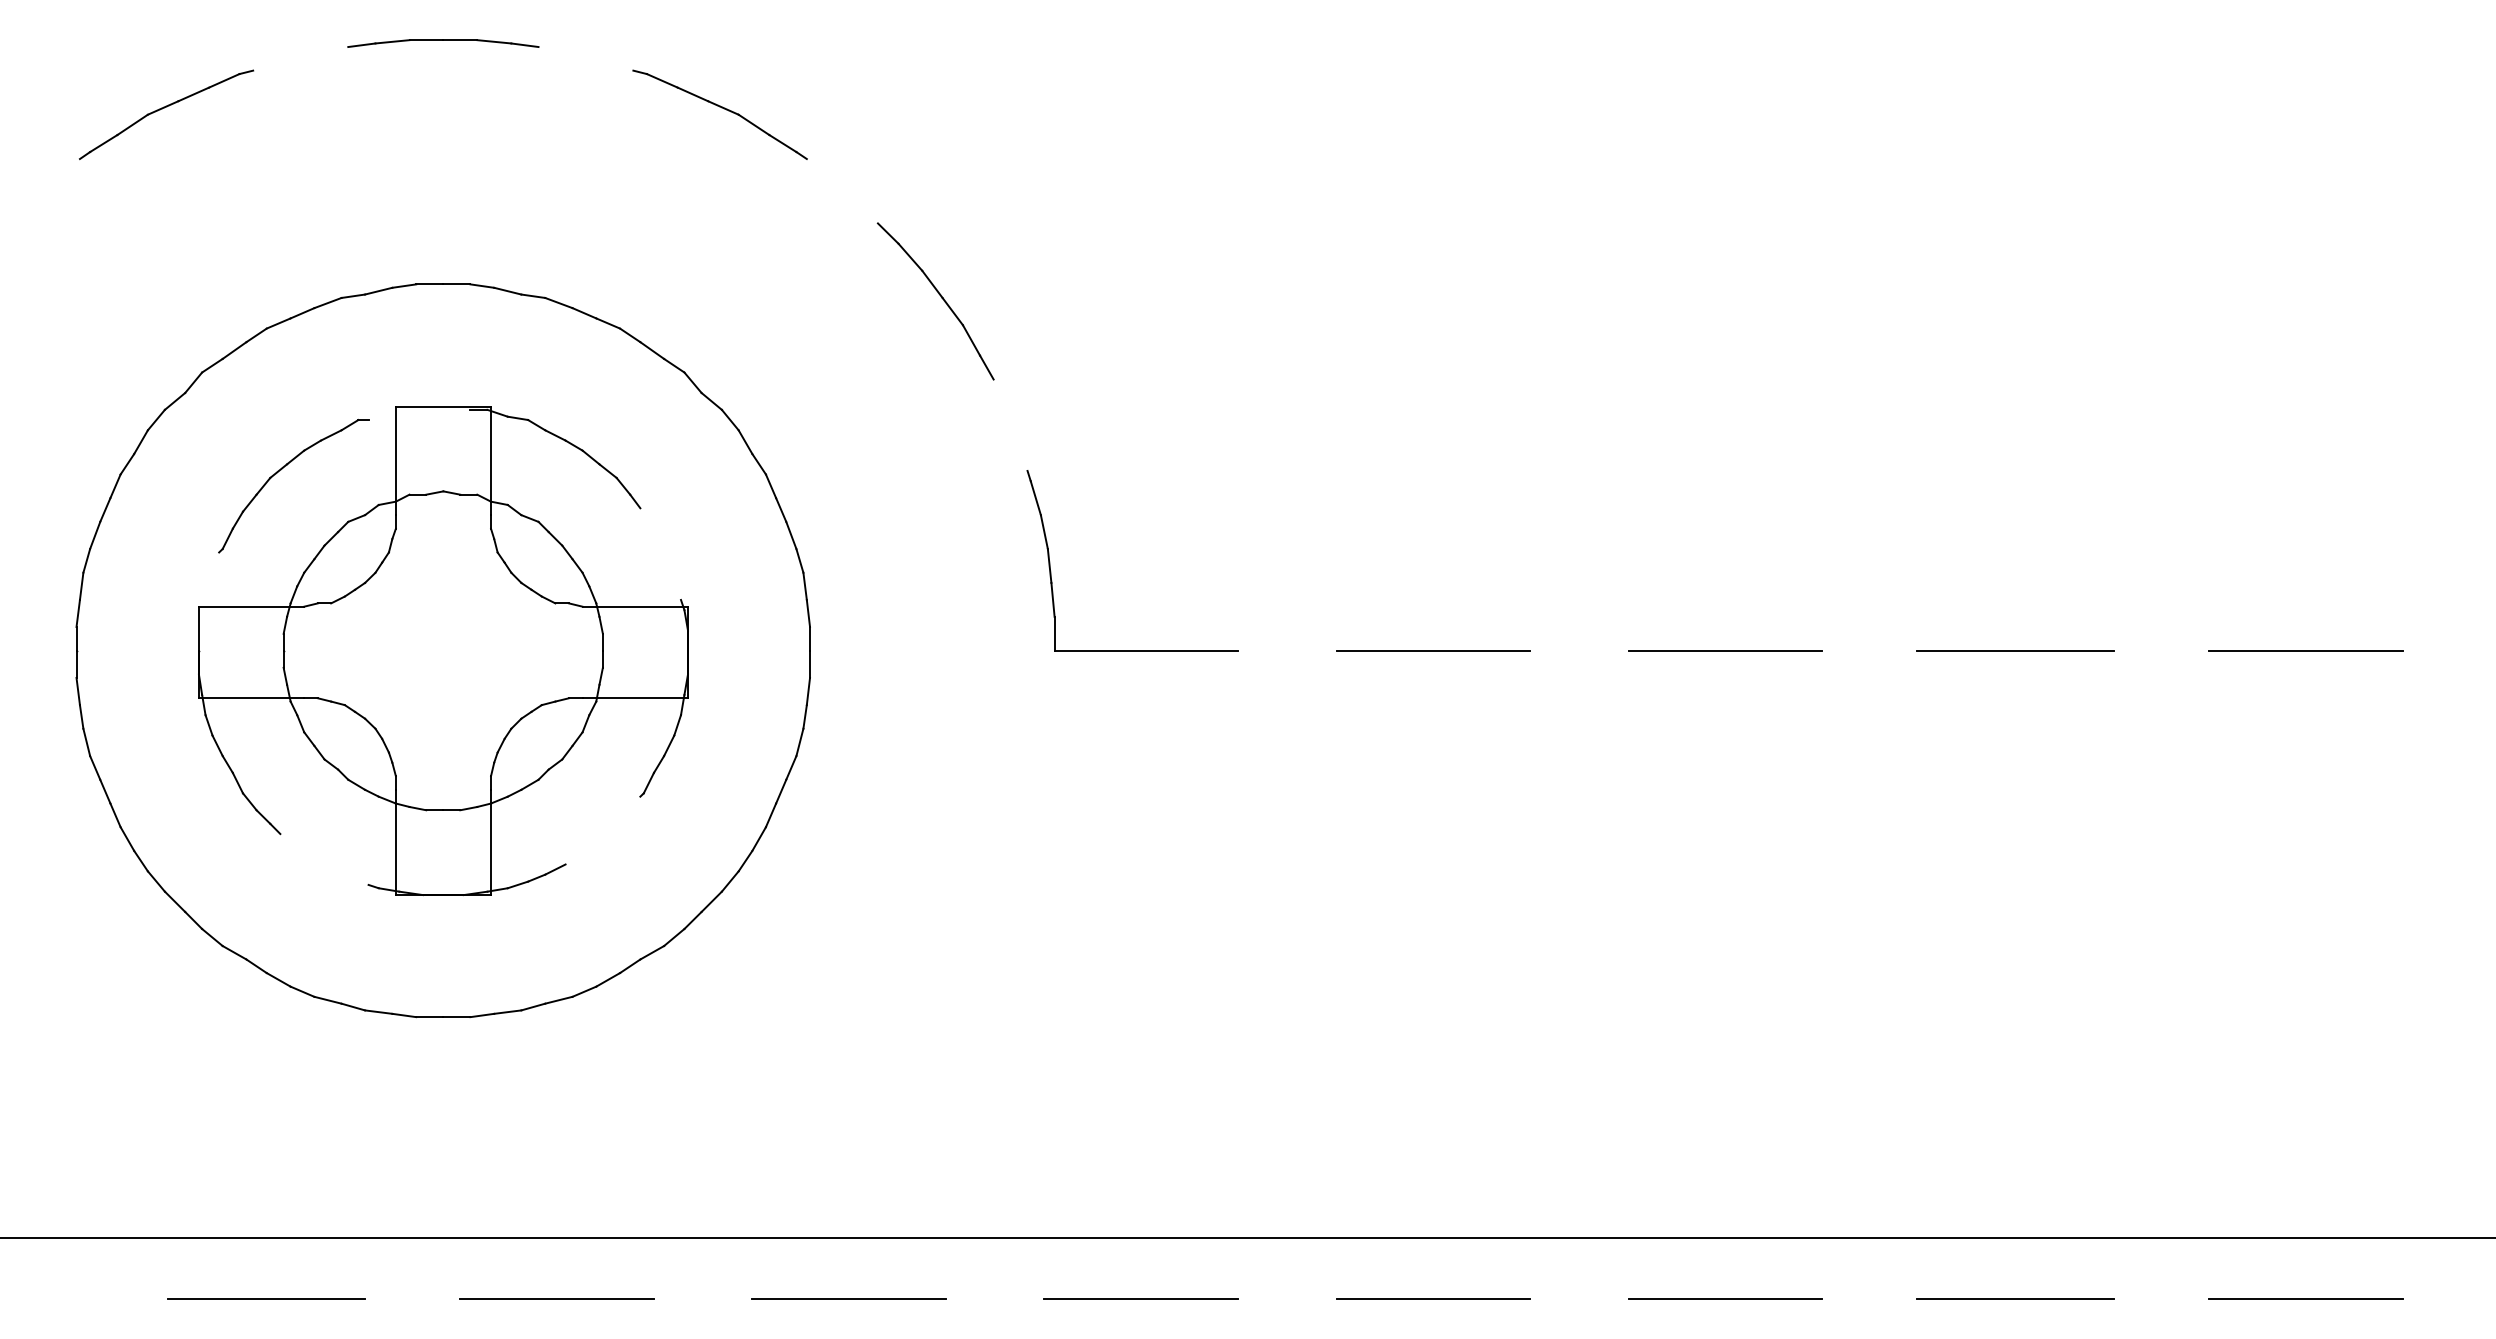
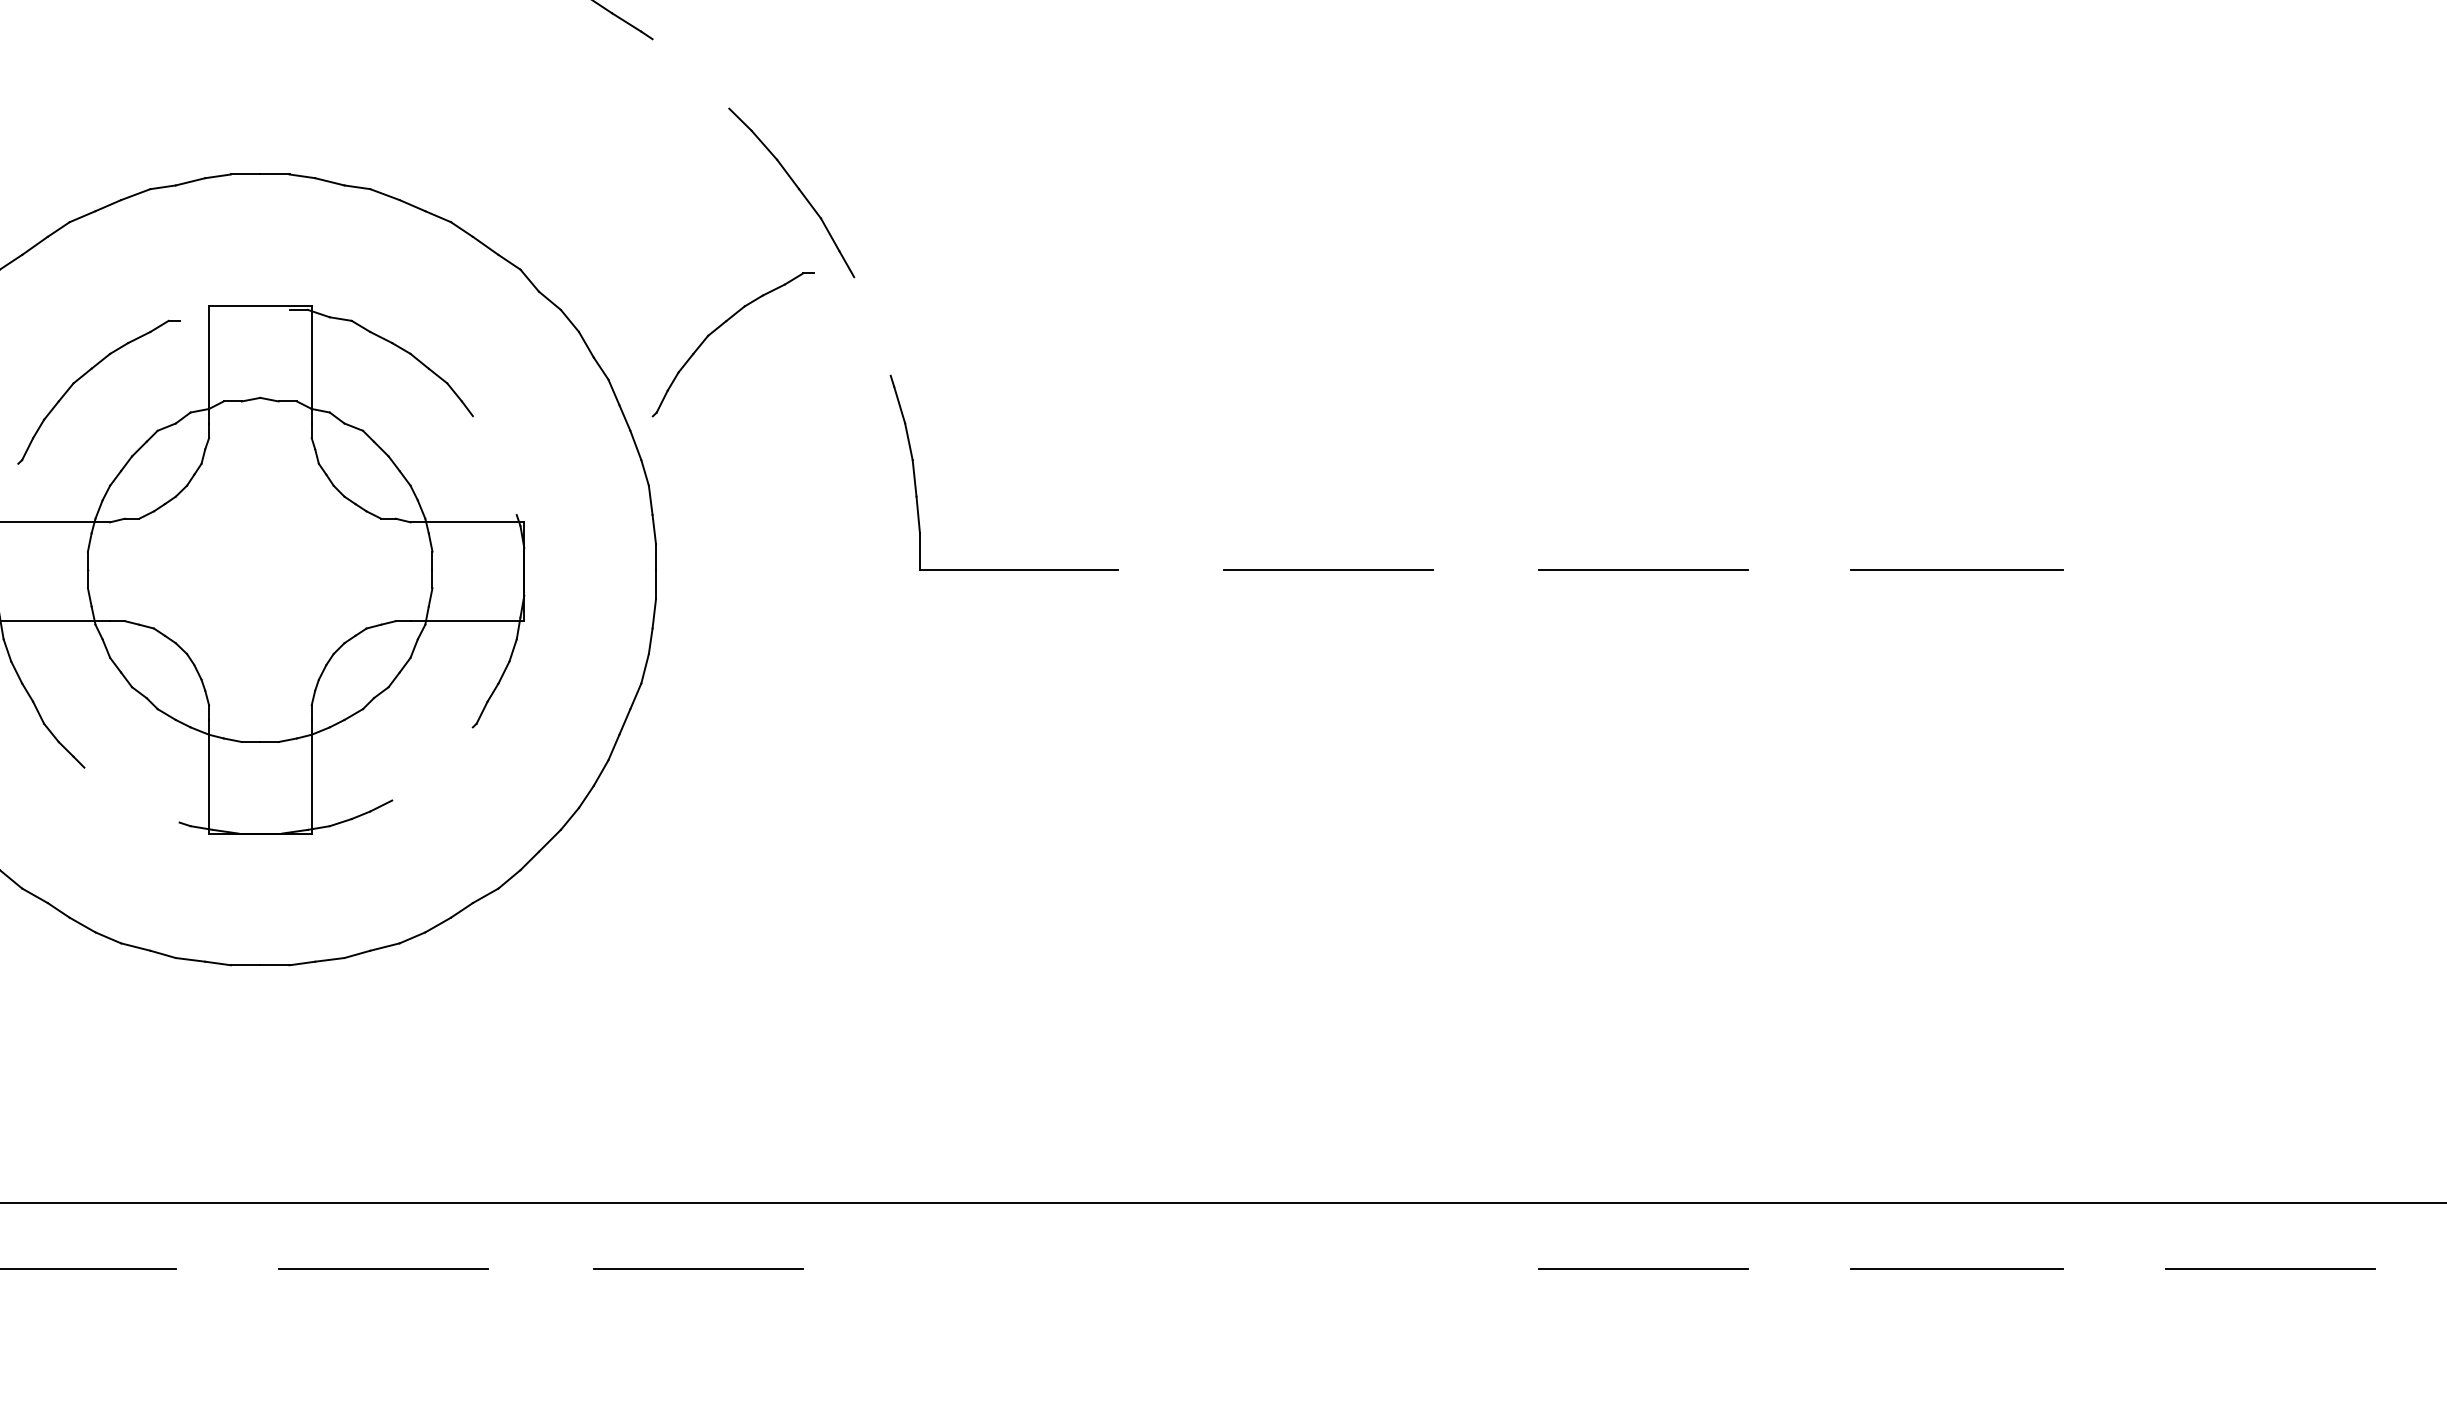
part: (869, 426) -> (720, 327), added
line: (2305, 650) -> (2269, 569), removed
line: (1141, 1298) -> (1013, 1268), removed
line: (1432, 1298) -> (1327, 1268), removed

